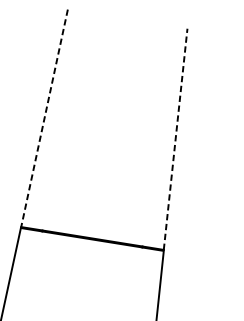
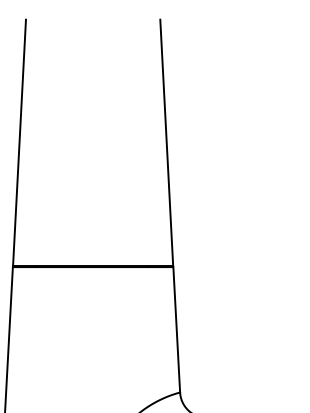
line: (44, 118) -> (19, 143), dashed -> solid
line: (175, 138) -> (166, 142), dashed -> solid

